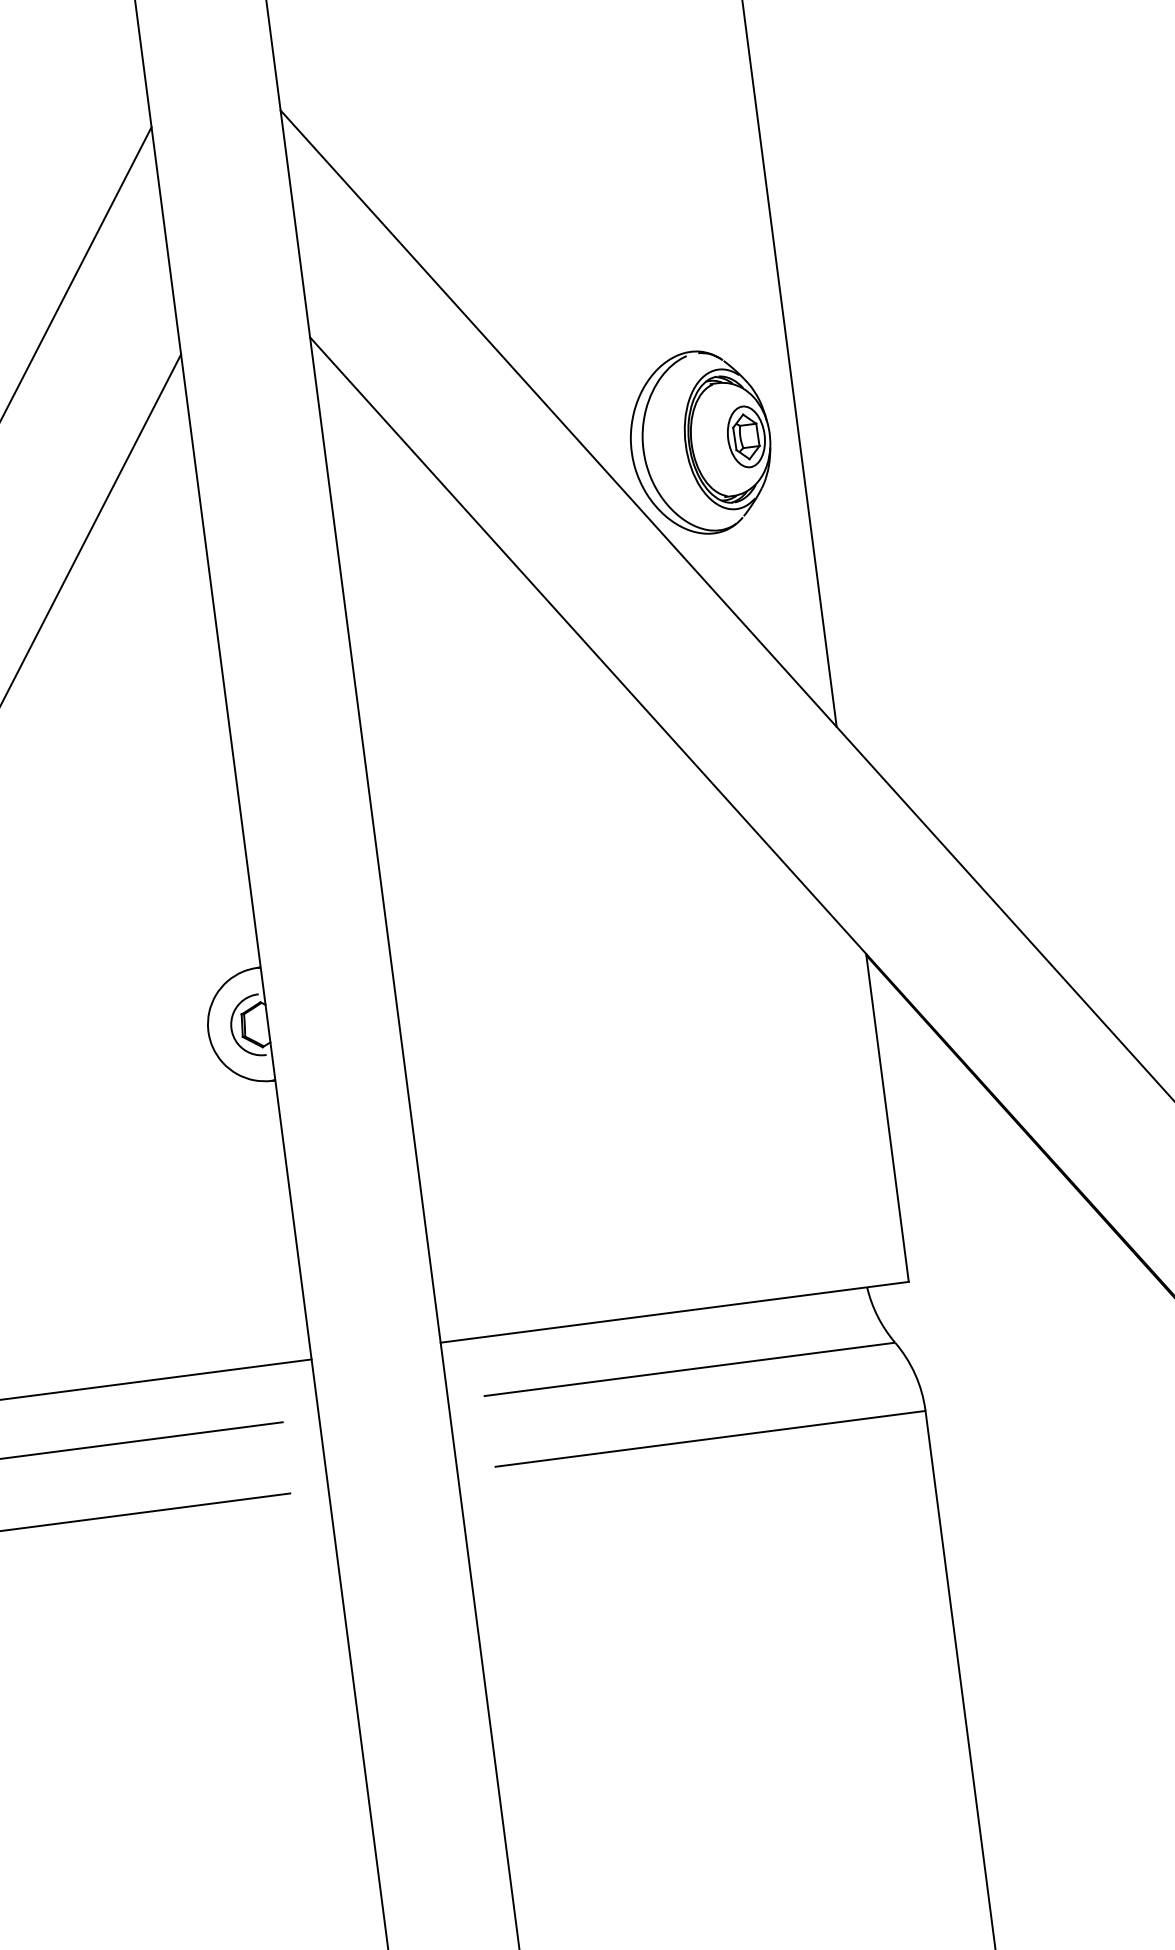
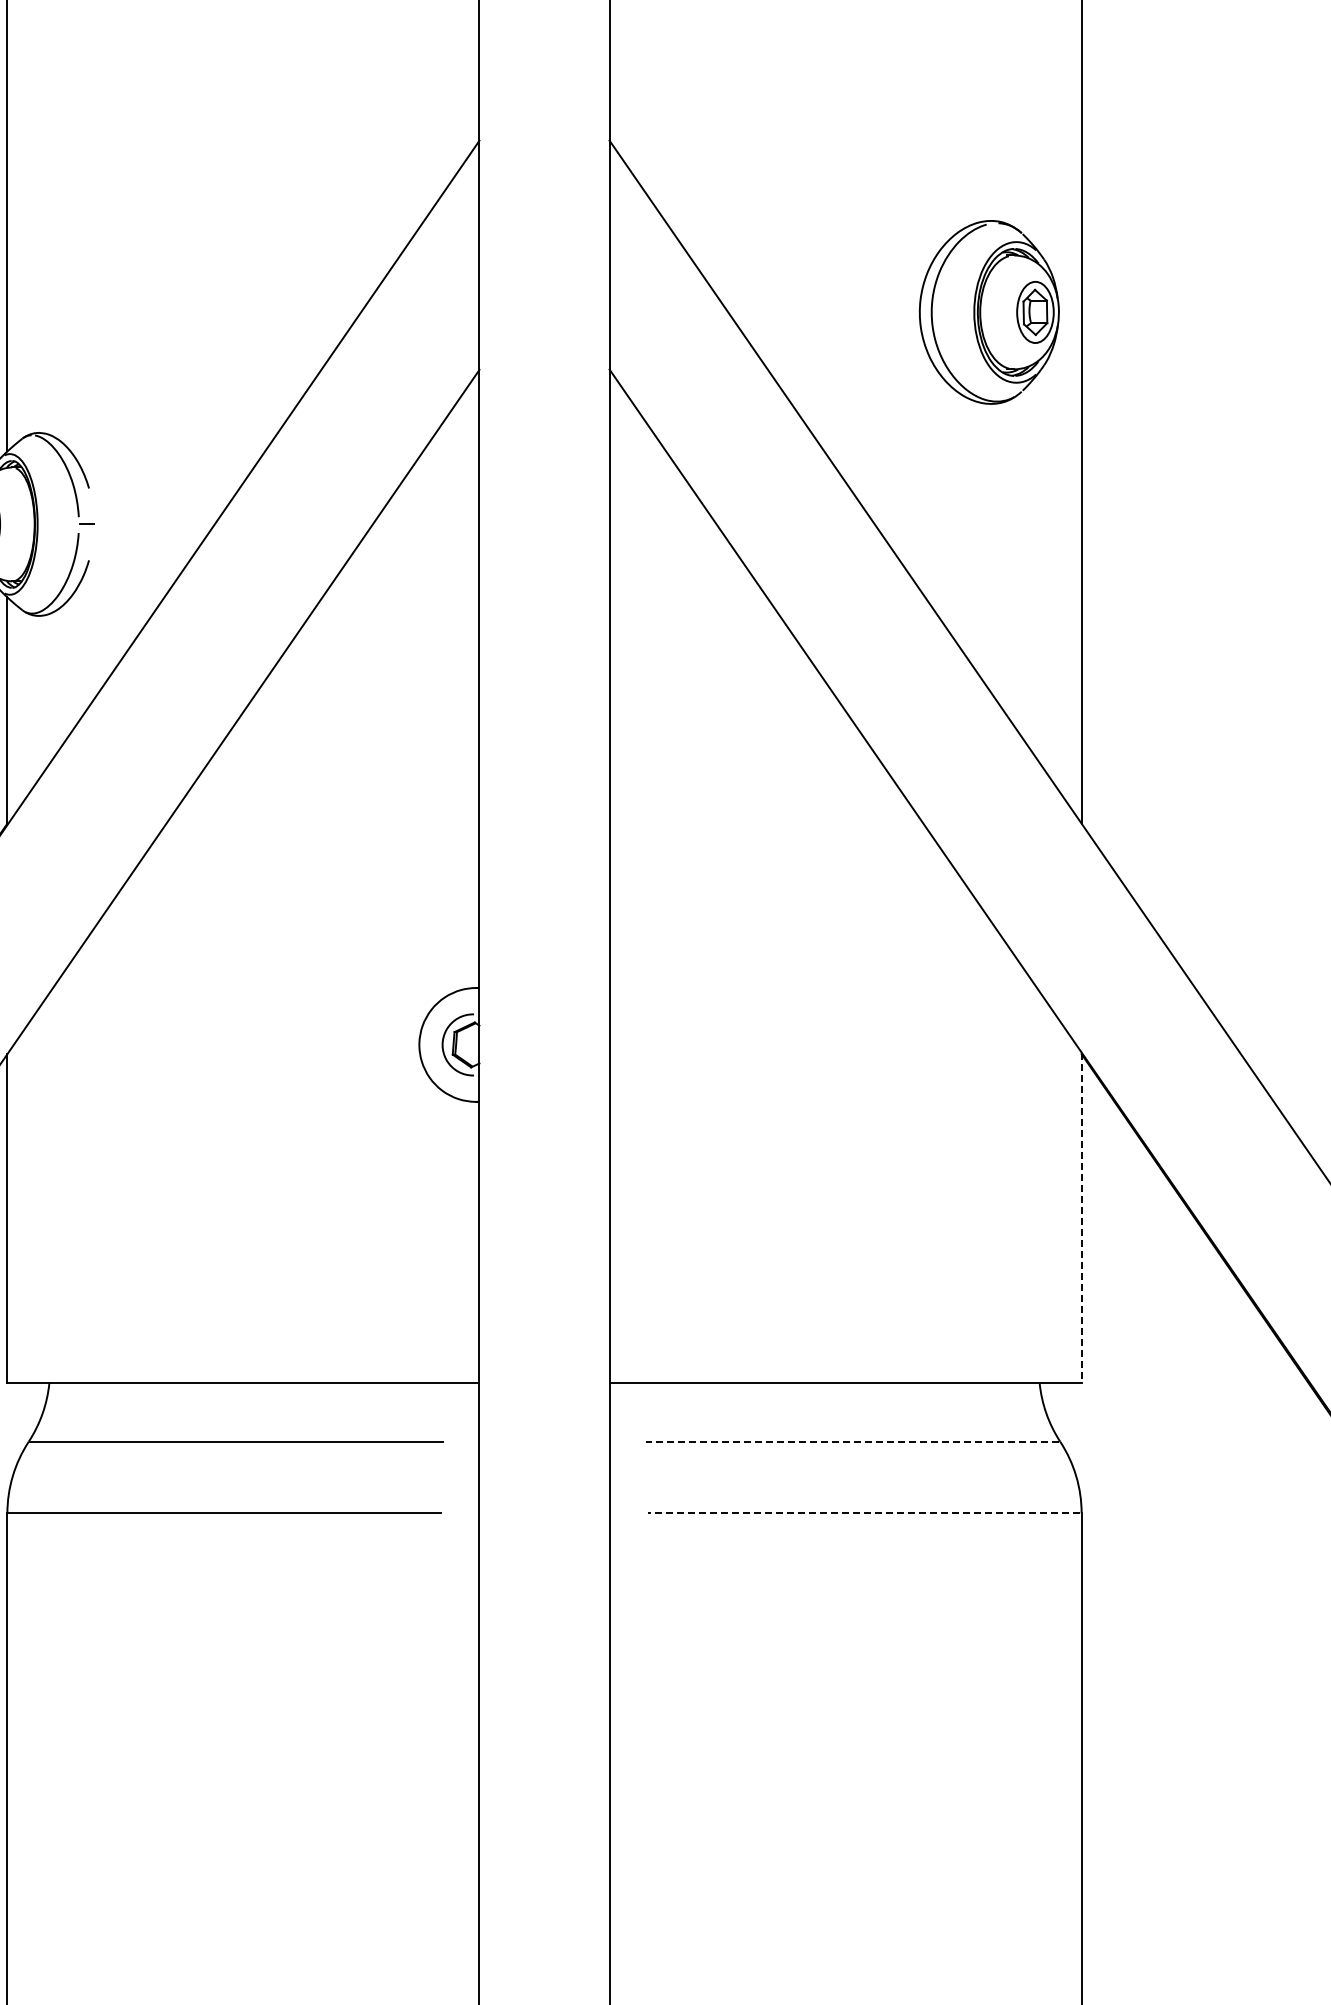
part: (699, 443) -> (988, 312), moved
line: (887, 1118) -> (1081, 1218), solid -> dashed
line: (689, 1369) -> (852, 1441), solid -> dashed
line: (709, 1439) -> (863, 1513), solid -> dashed

